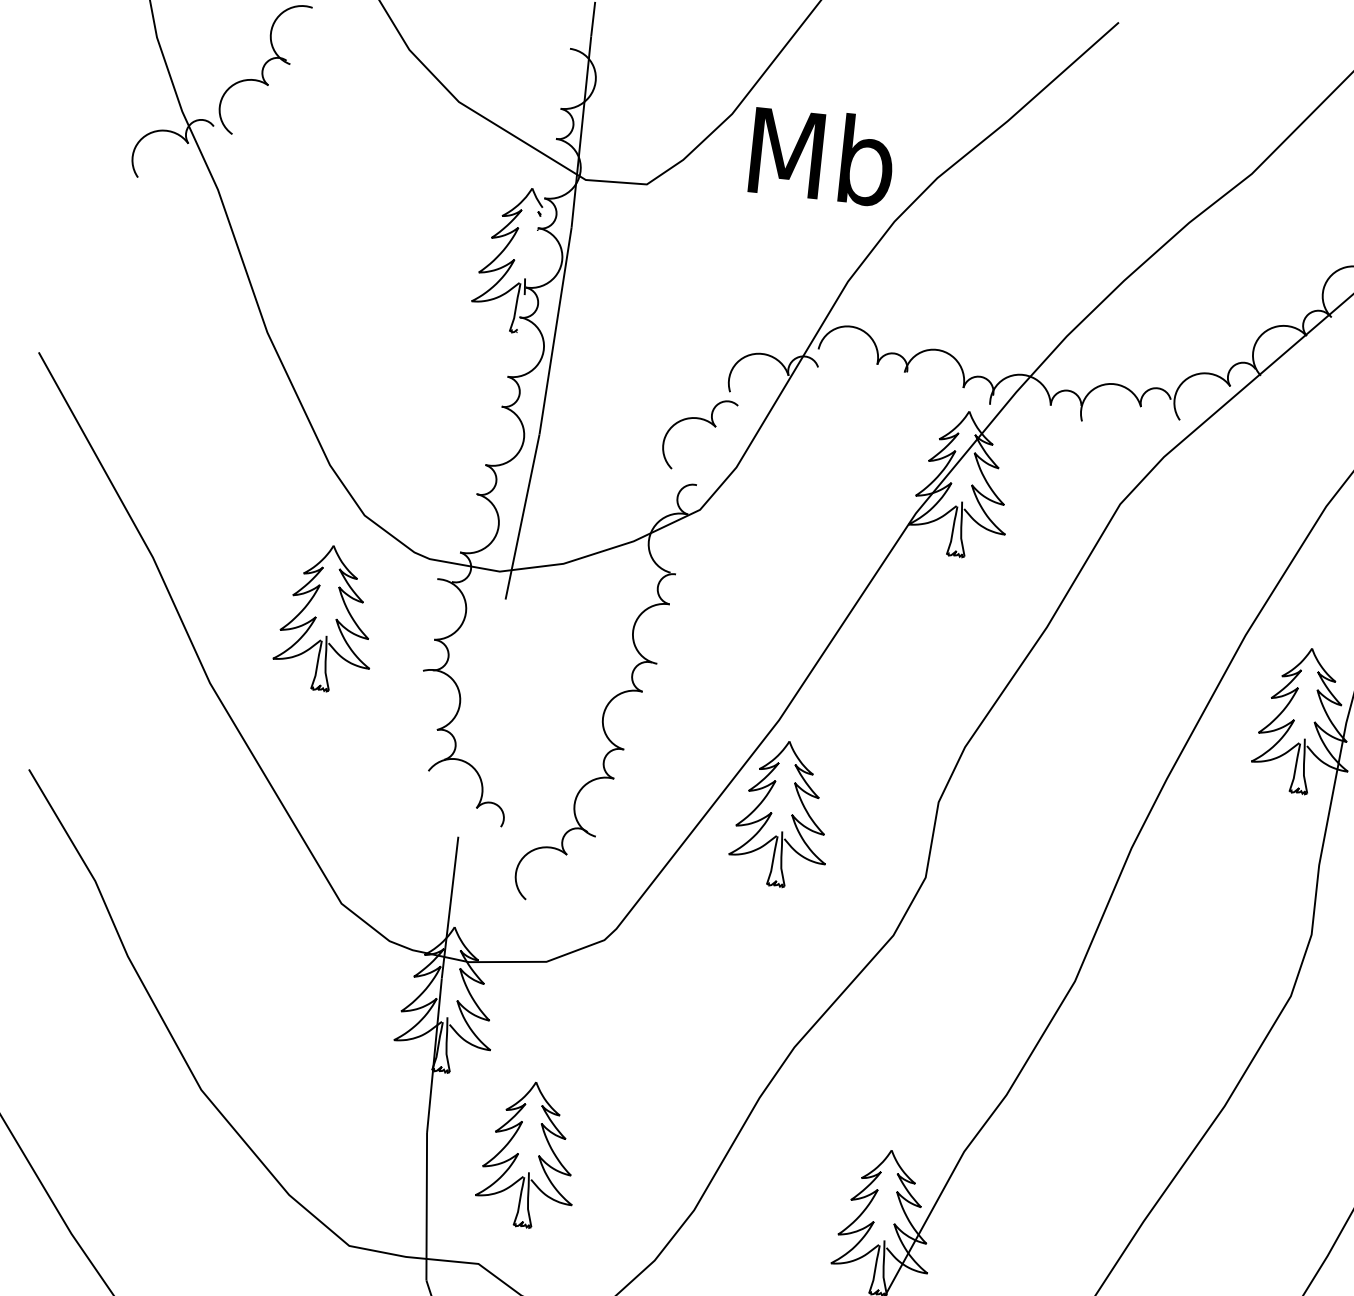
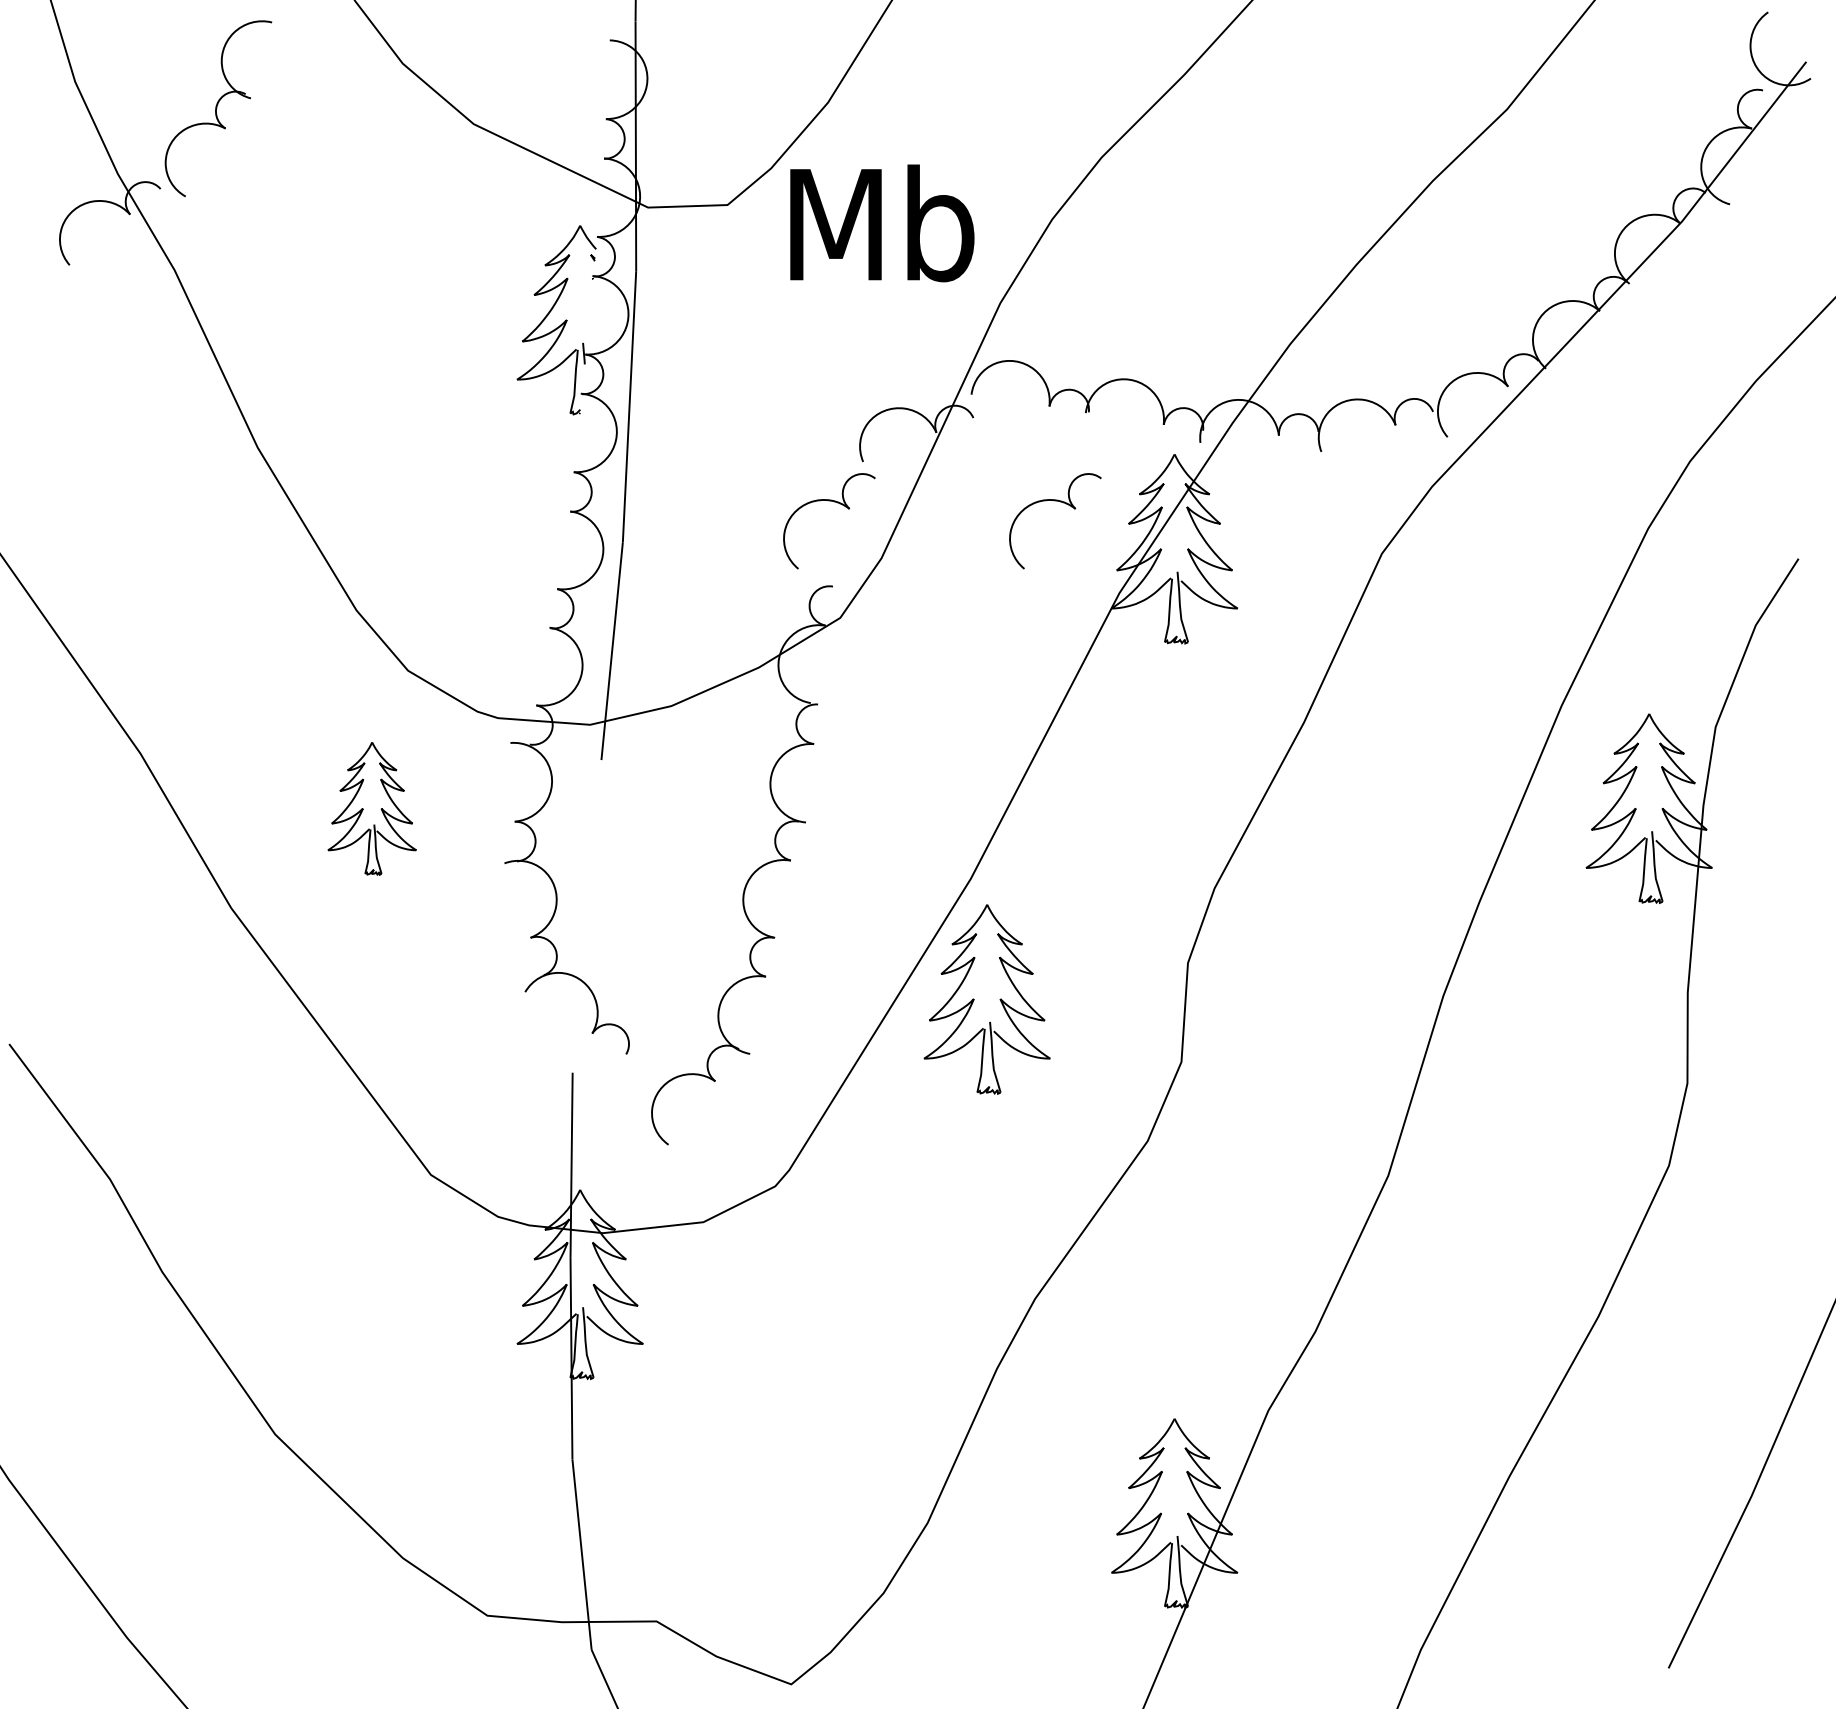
text: (822, 156) -> (882, 223), moved
part: (878, 439) -> (1060, 502), added
part: (325, 618) -> (371, 808), size x0.7
part: (528, 1154) -> (706, 1473), removed

